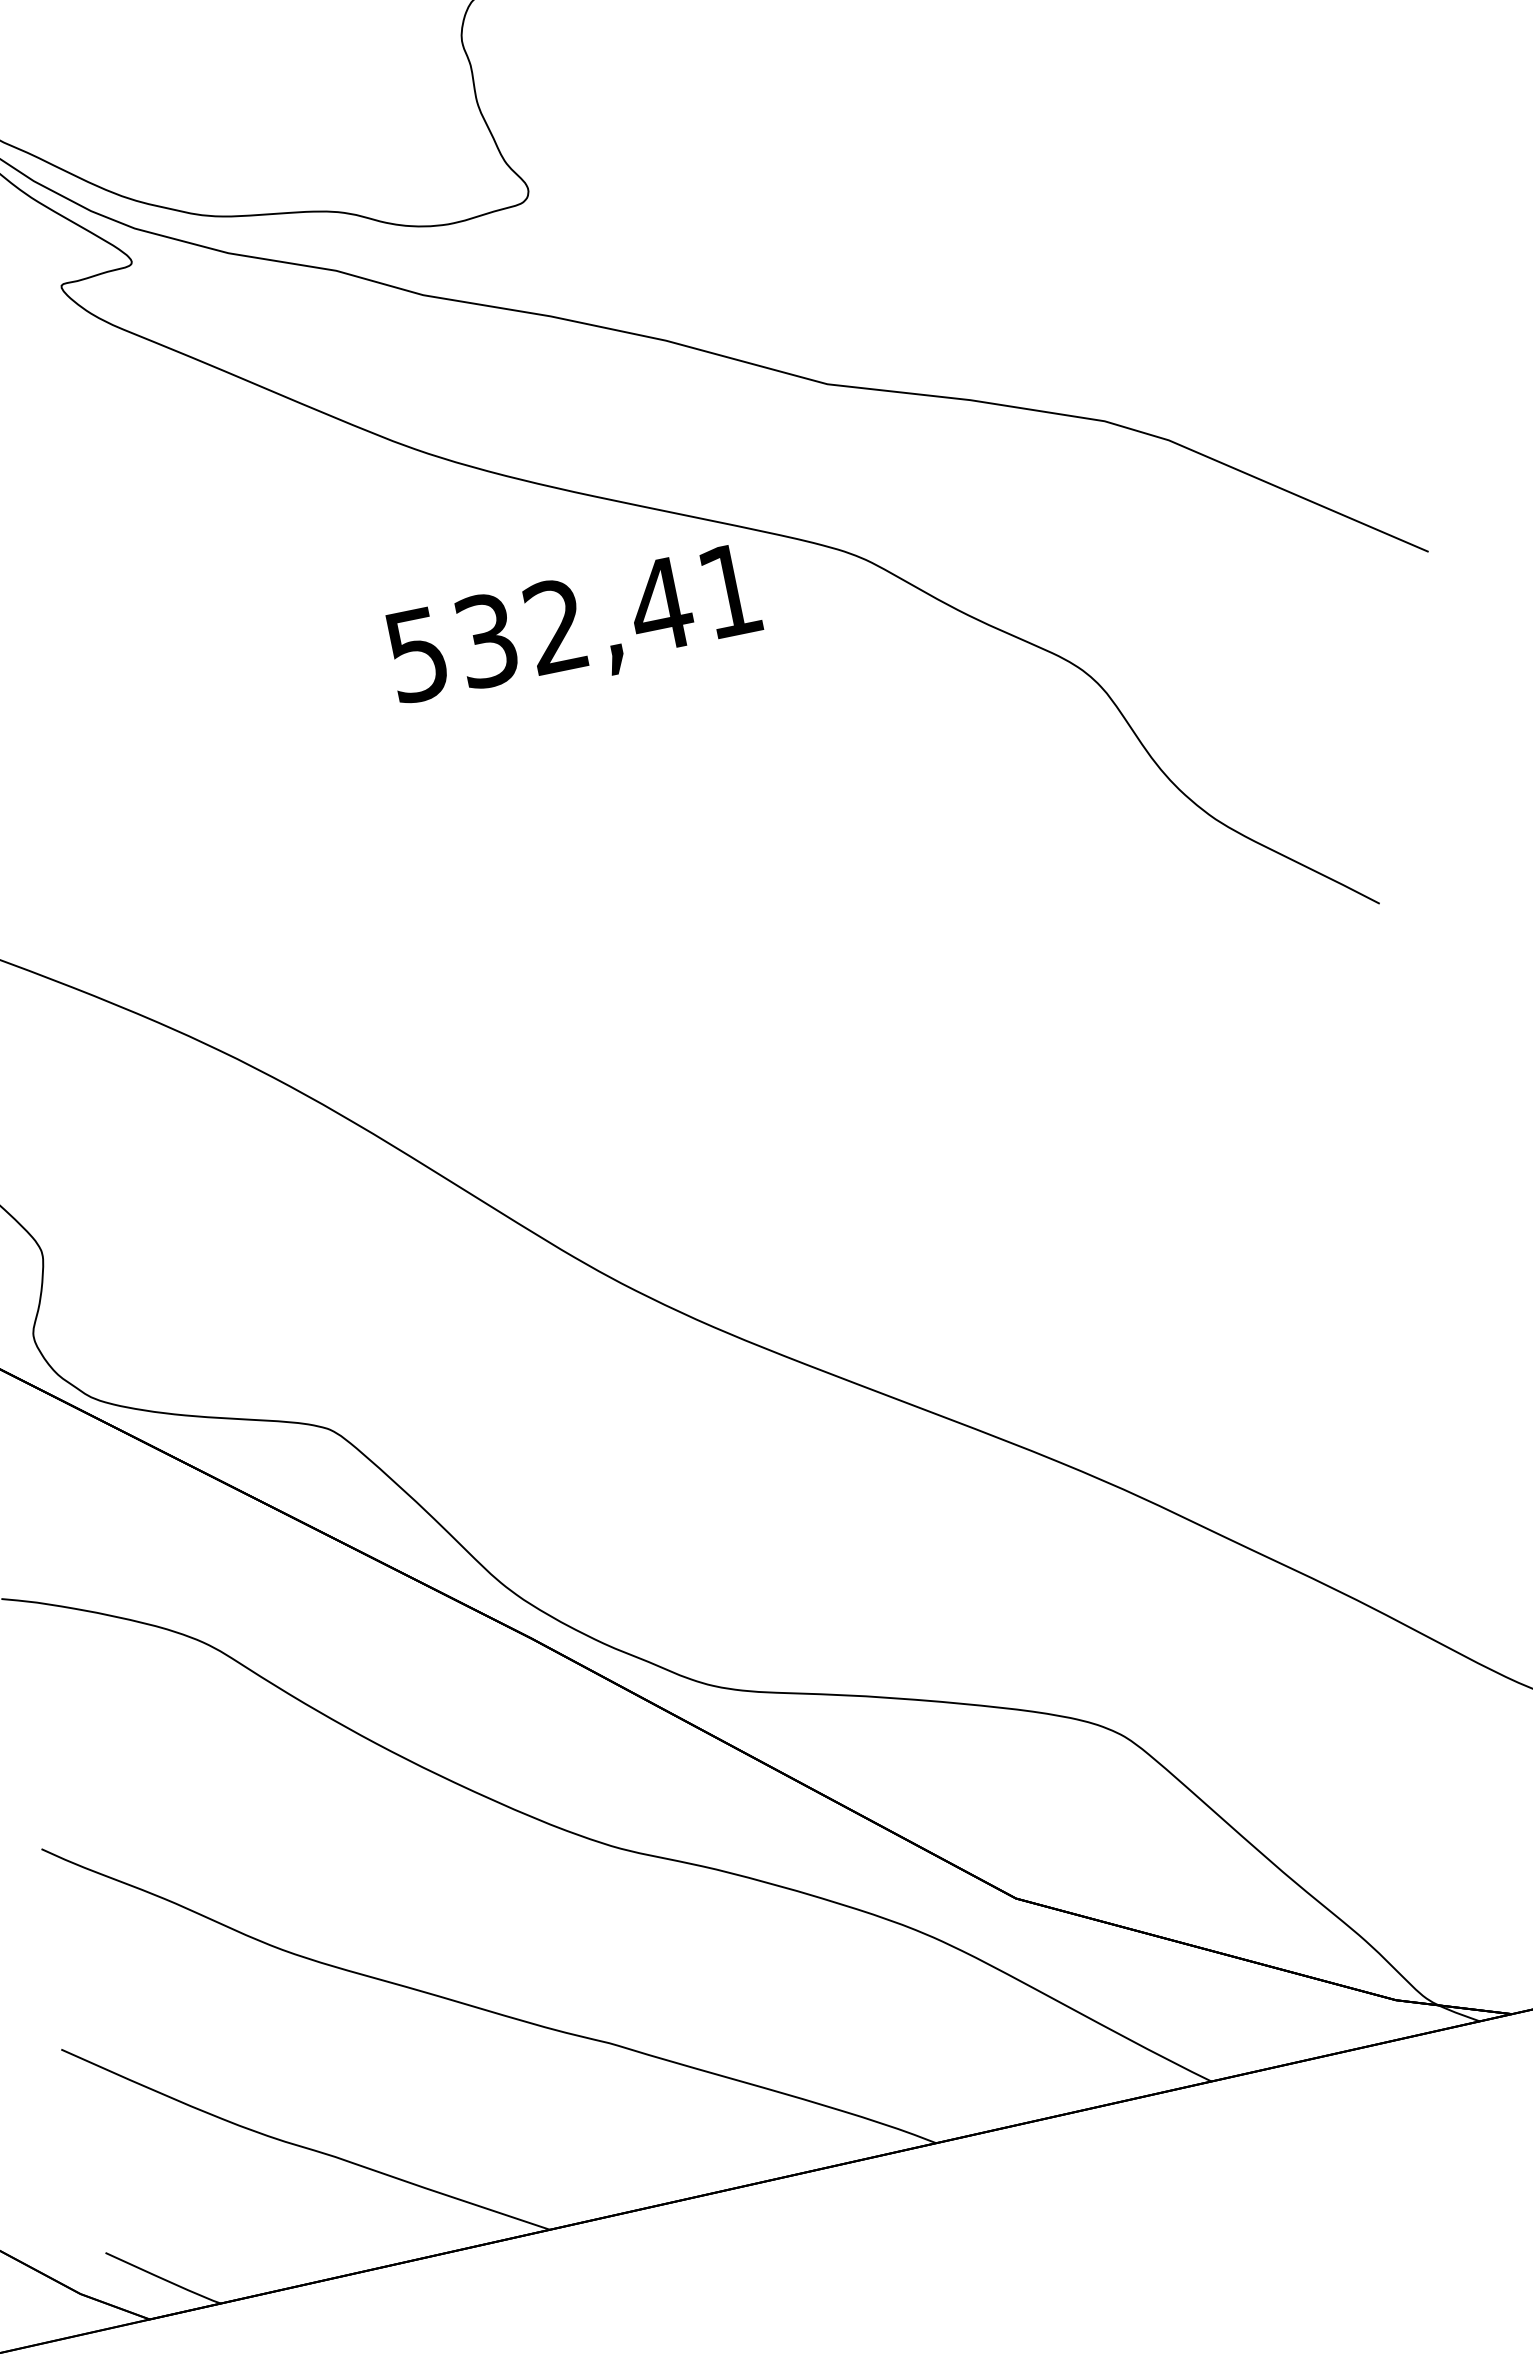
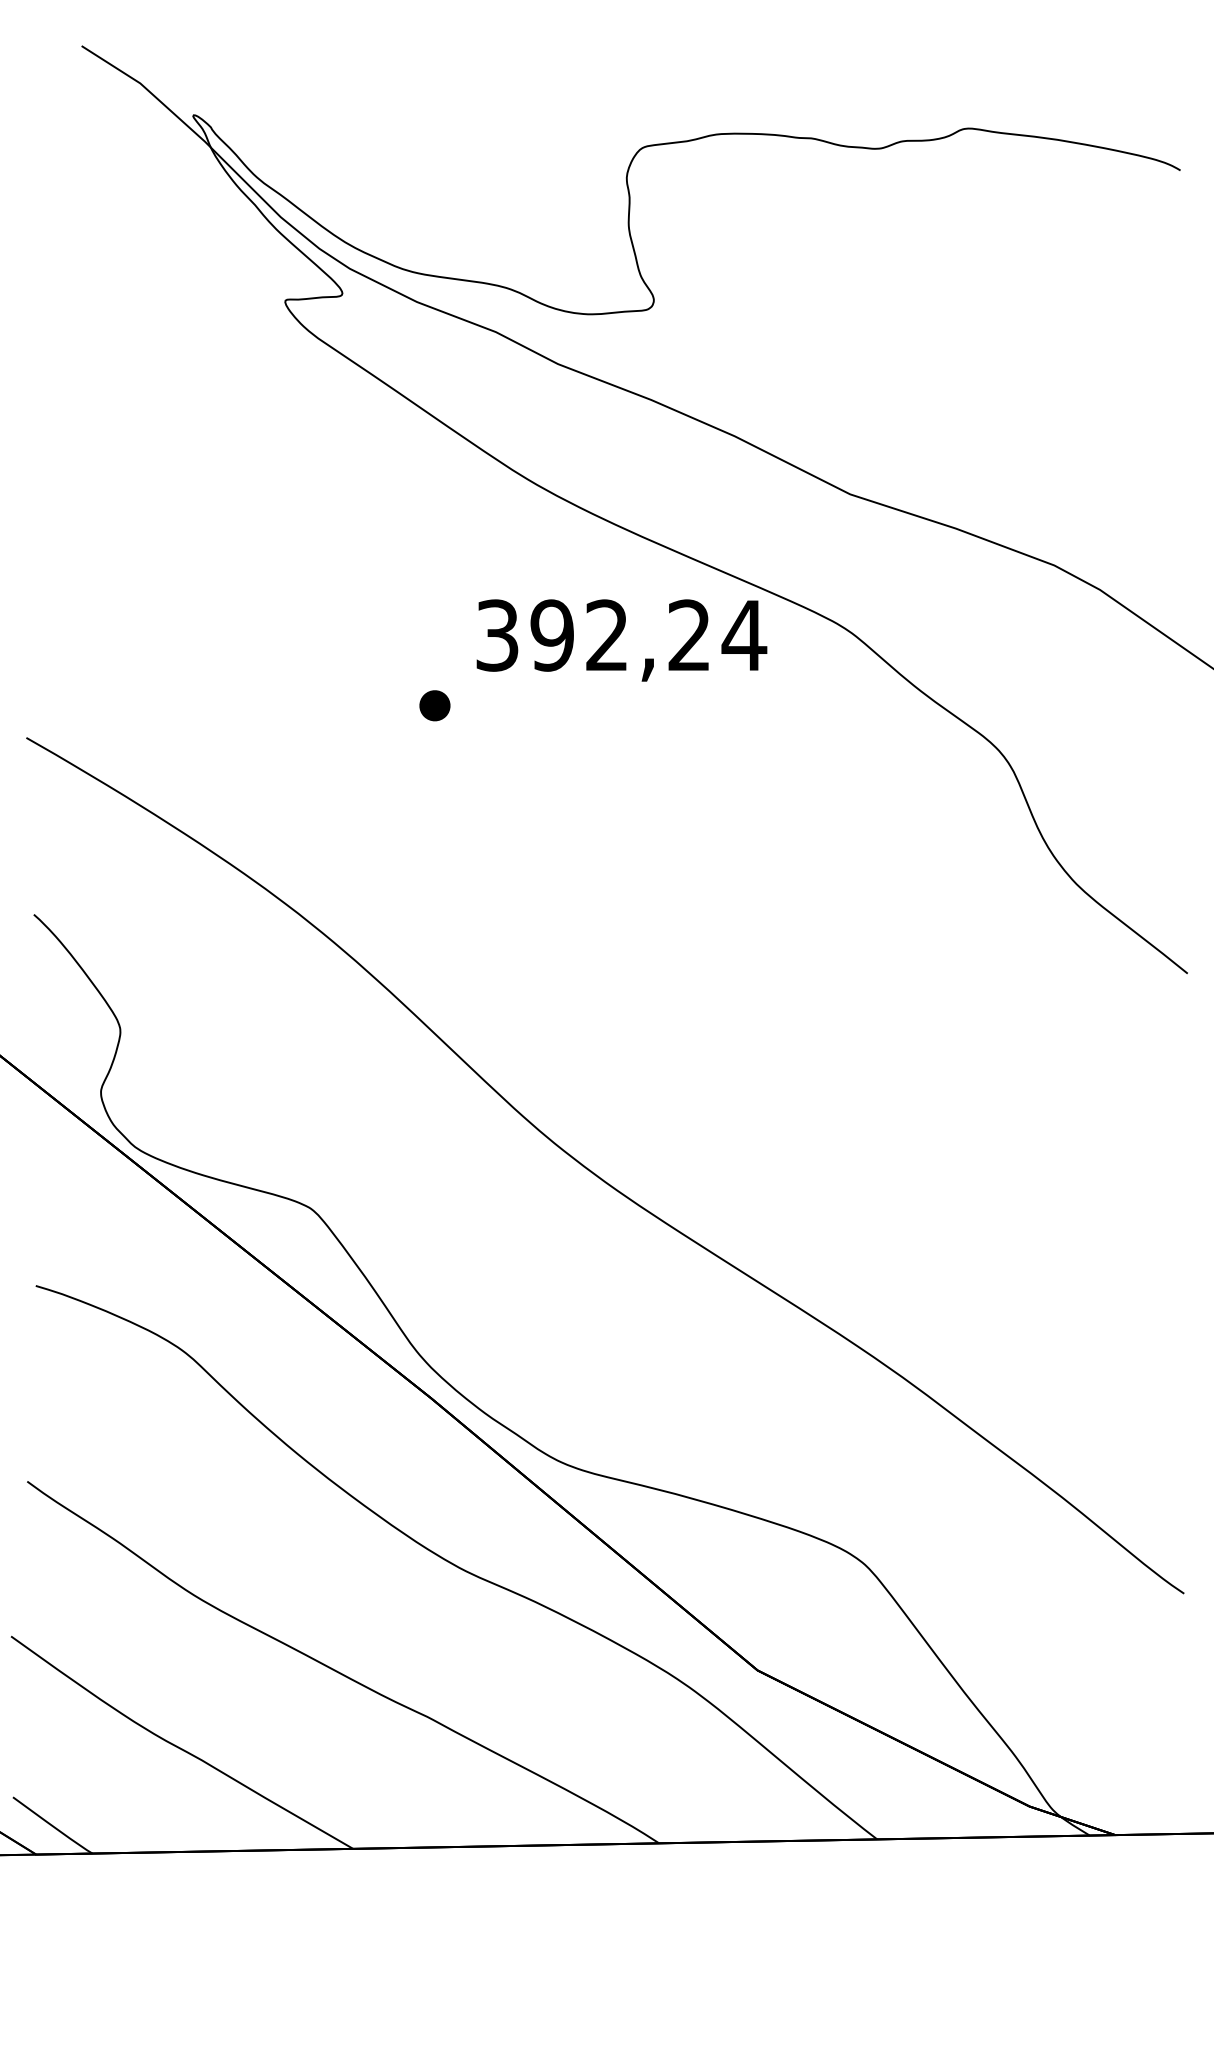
text: (575, 622) -> (622, 635), 532,41 -> 392,24
part: (355, 759) -> (434, 705), added

